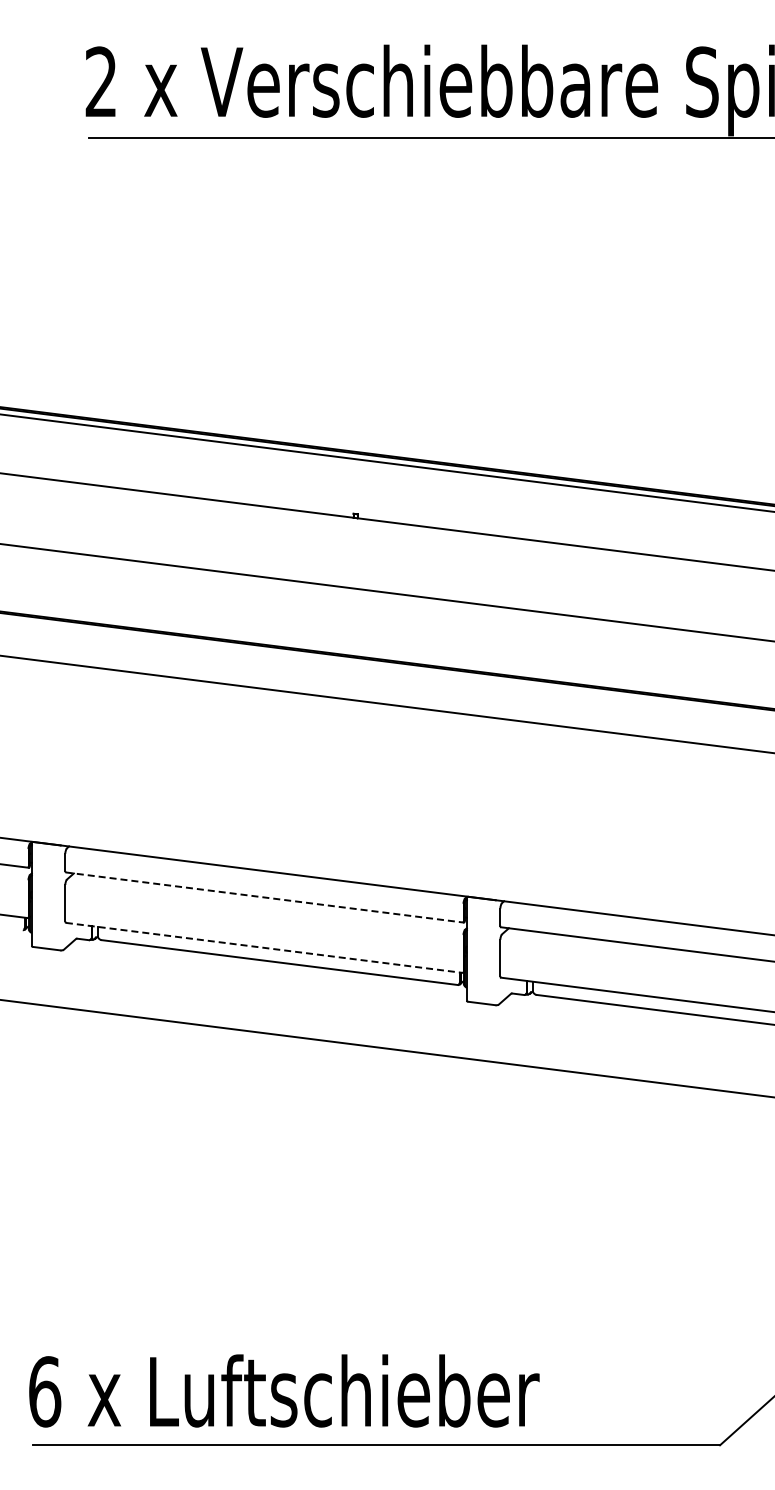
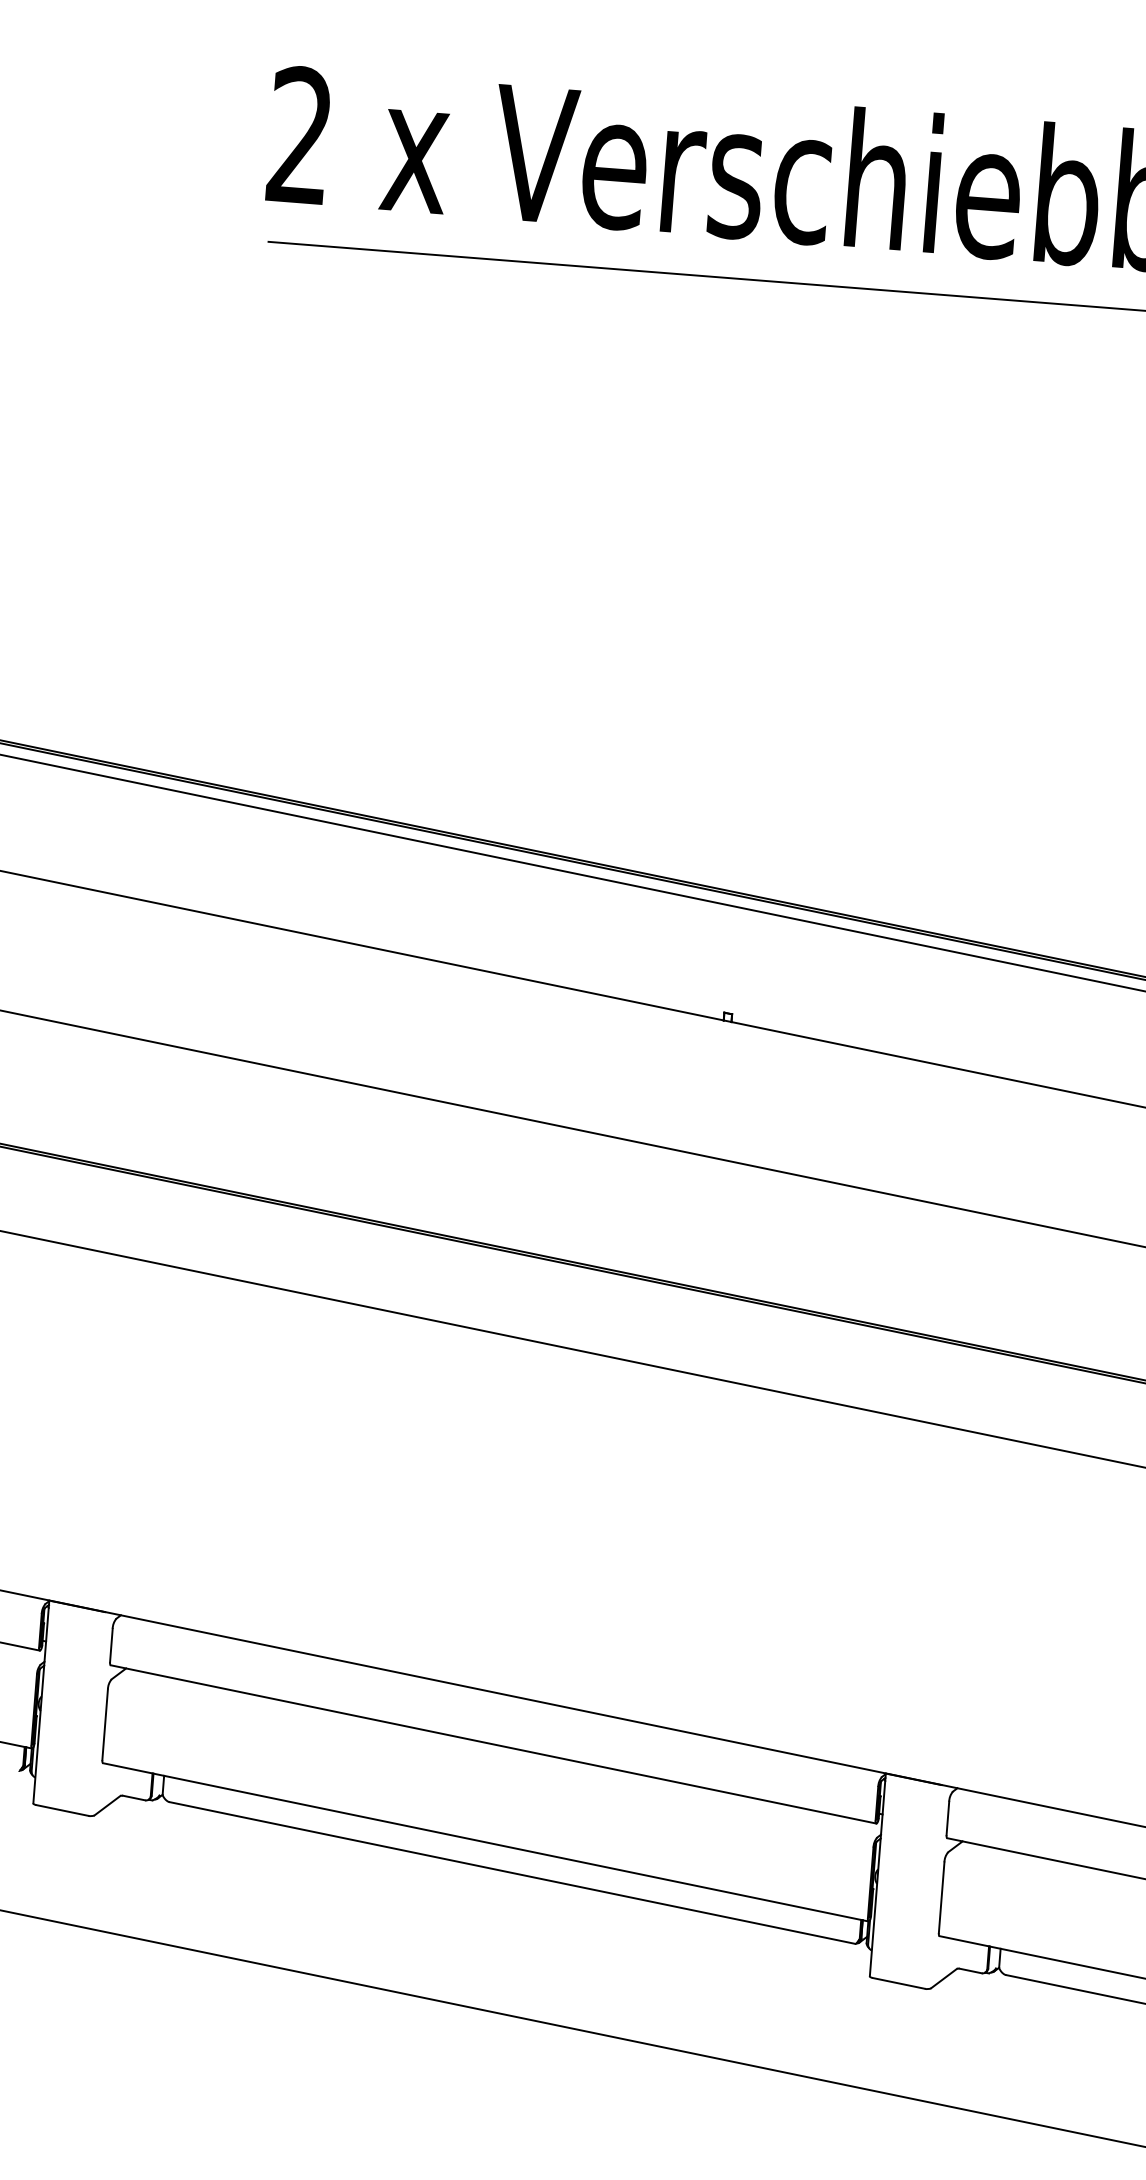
line: (264, 897) -> (492, 1744), dashed -> solid
line: (264, 947) -> (485, 1841), dashed -> solid

